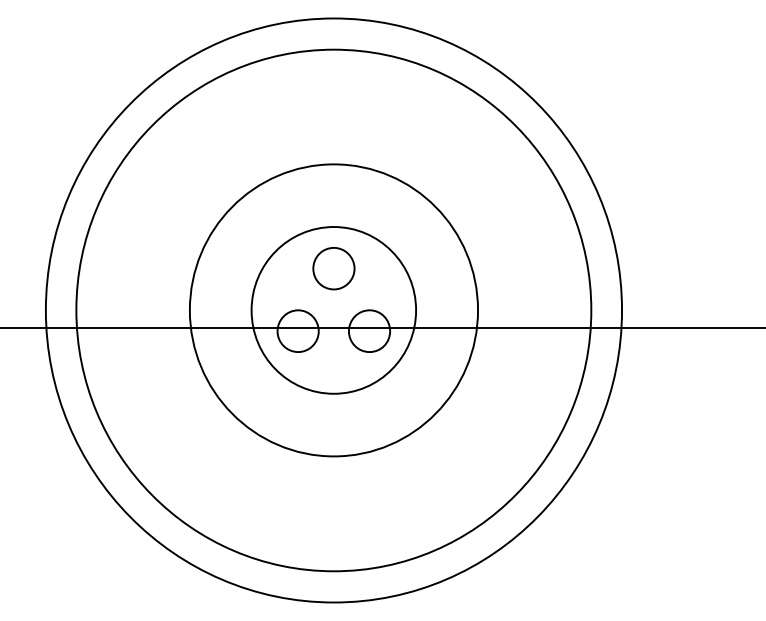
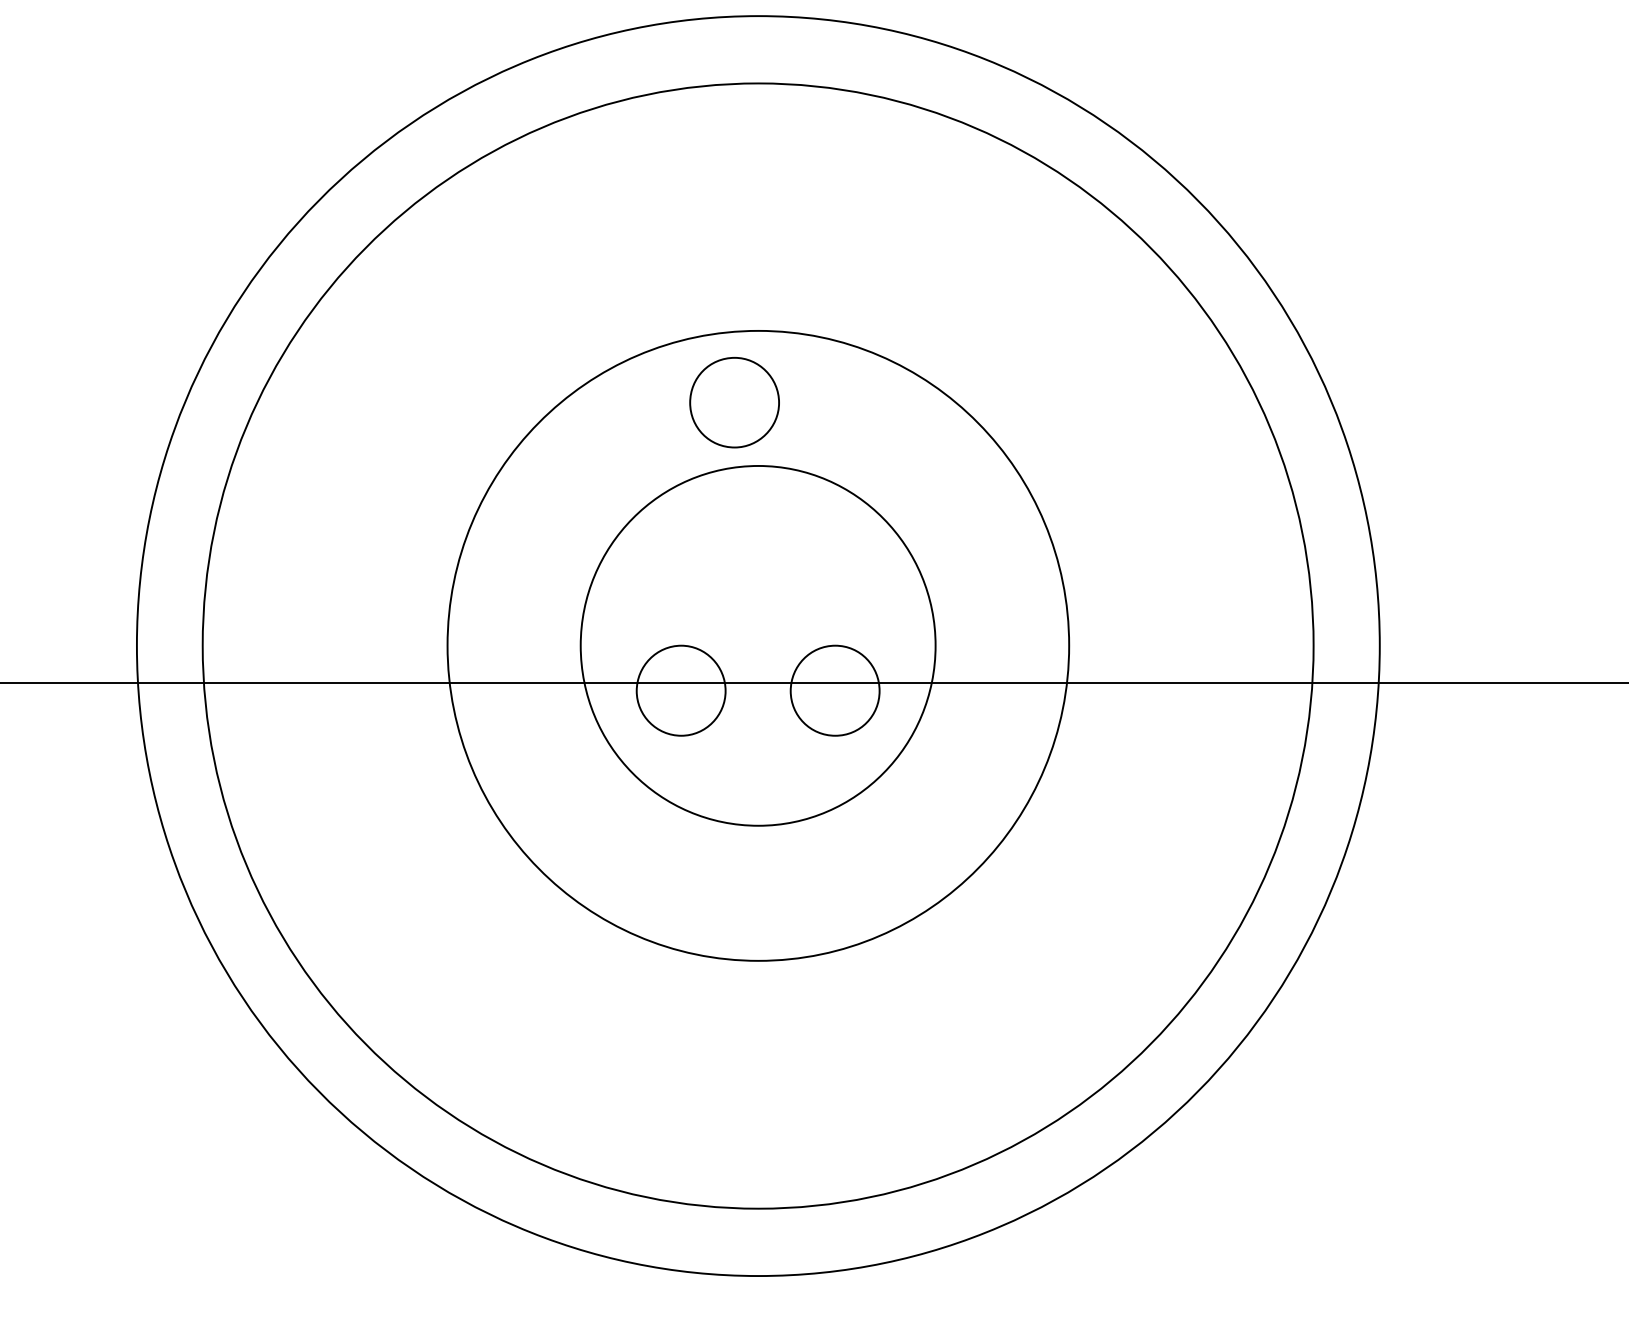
part: (333, 268) -> (733, 402), moved

